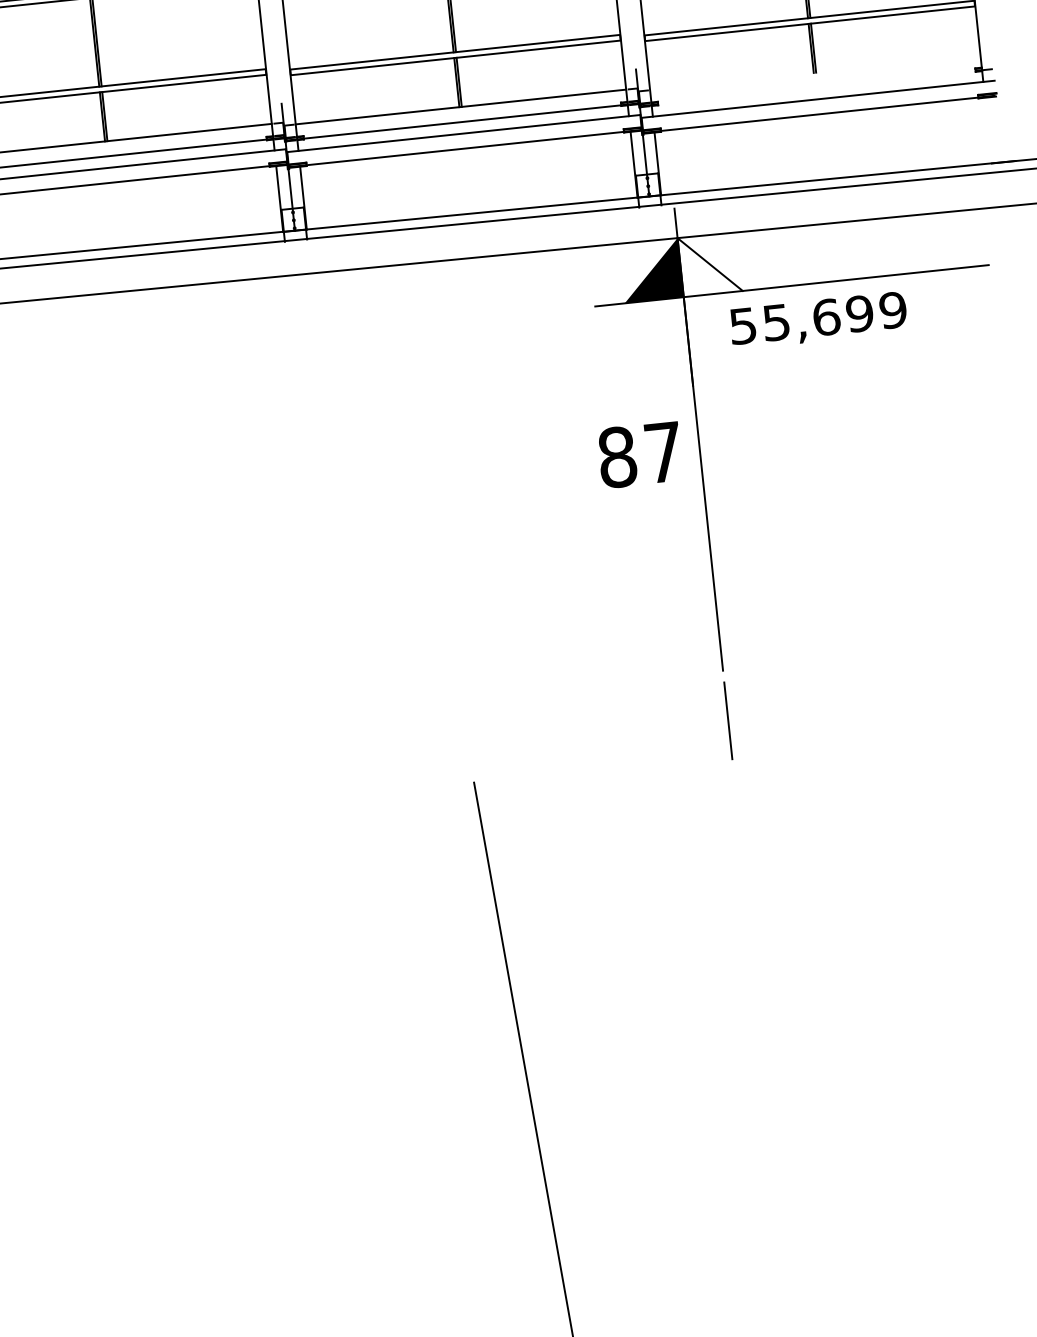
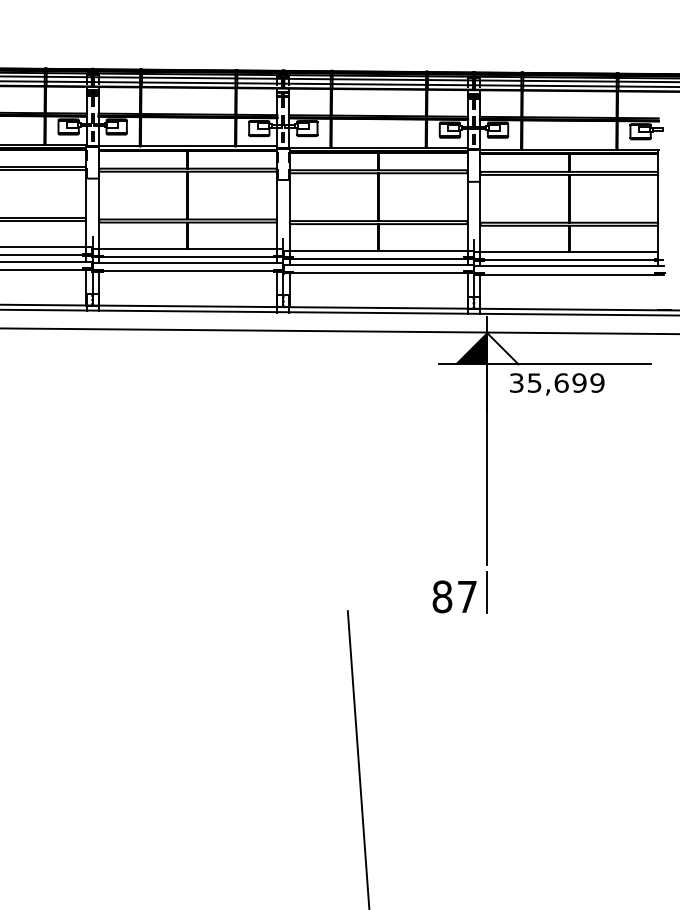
line: (815, 73) -> (569, 252), added
line: (815, 88) -> (568, 260), added
text: (742, 325) -> (516, 382), 55,699 -> 35,699
text: (639, 454) -> (454, 596), moved

